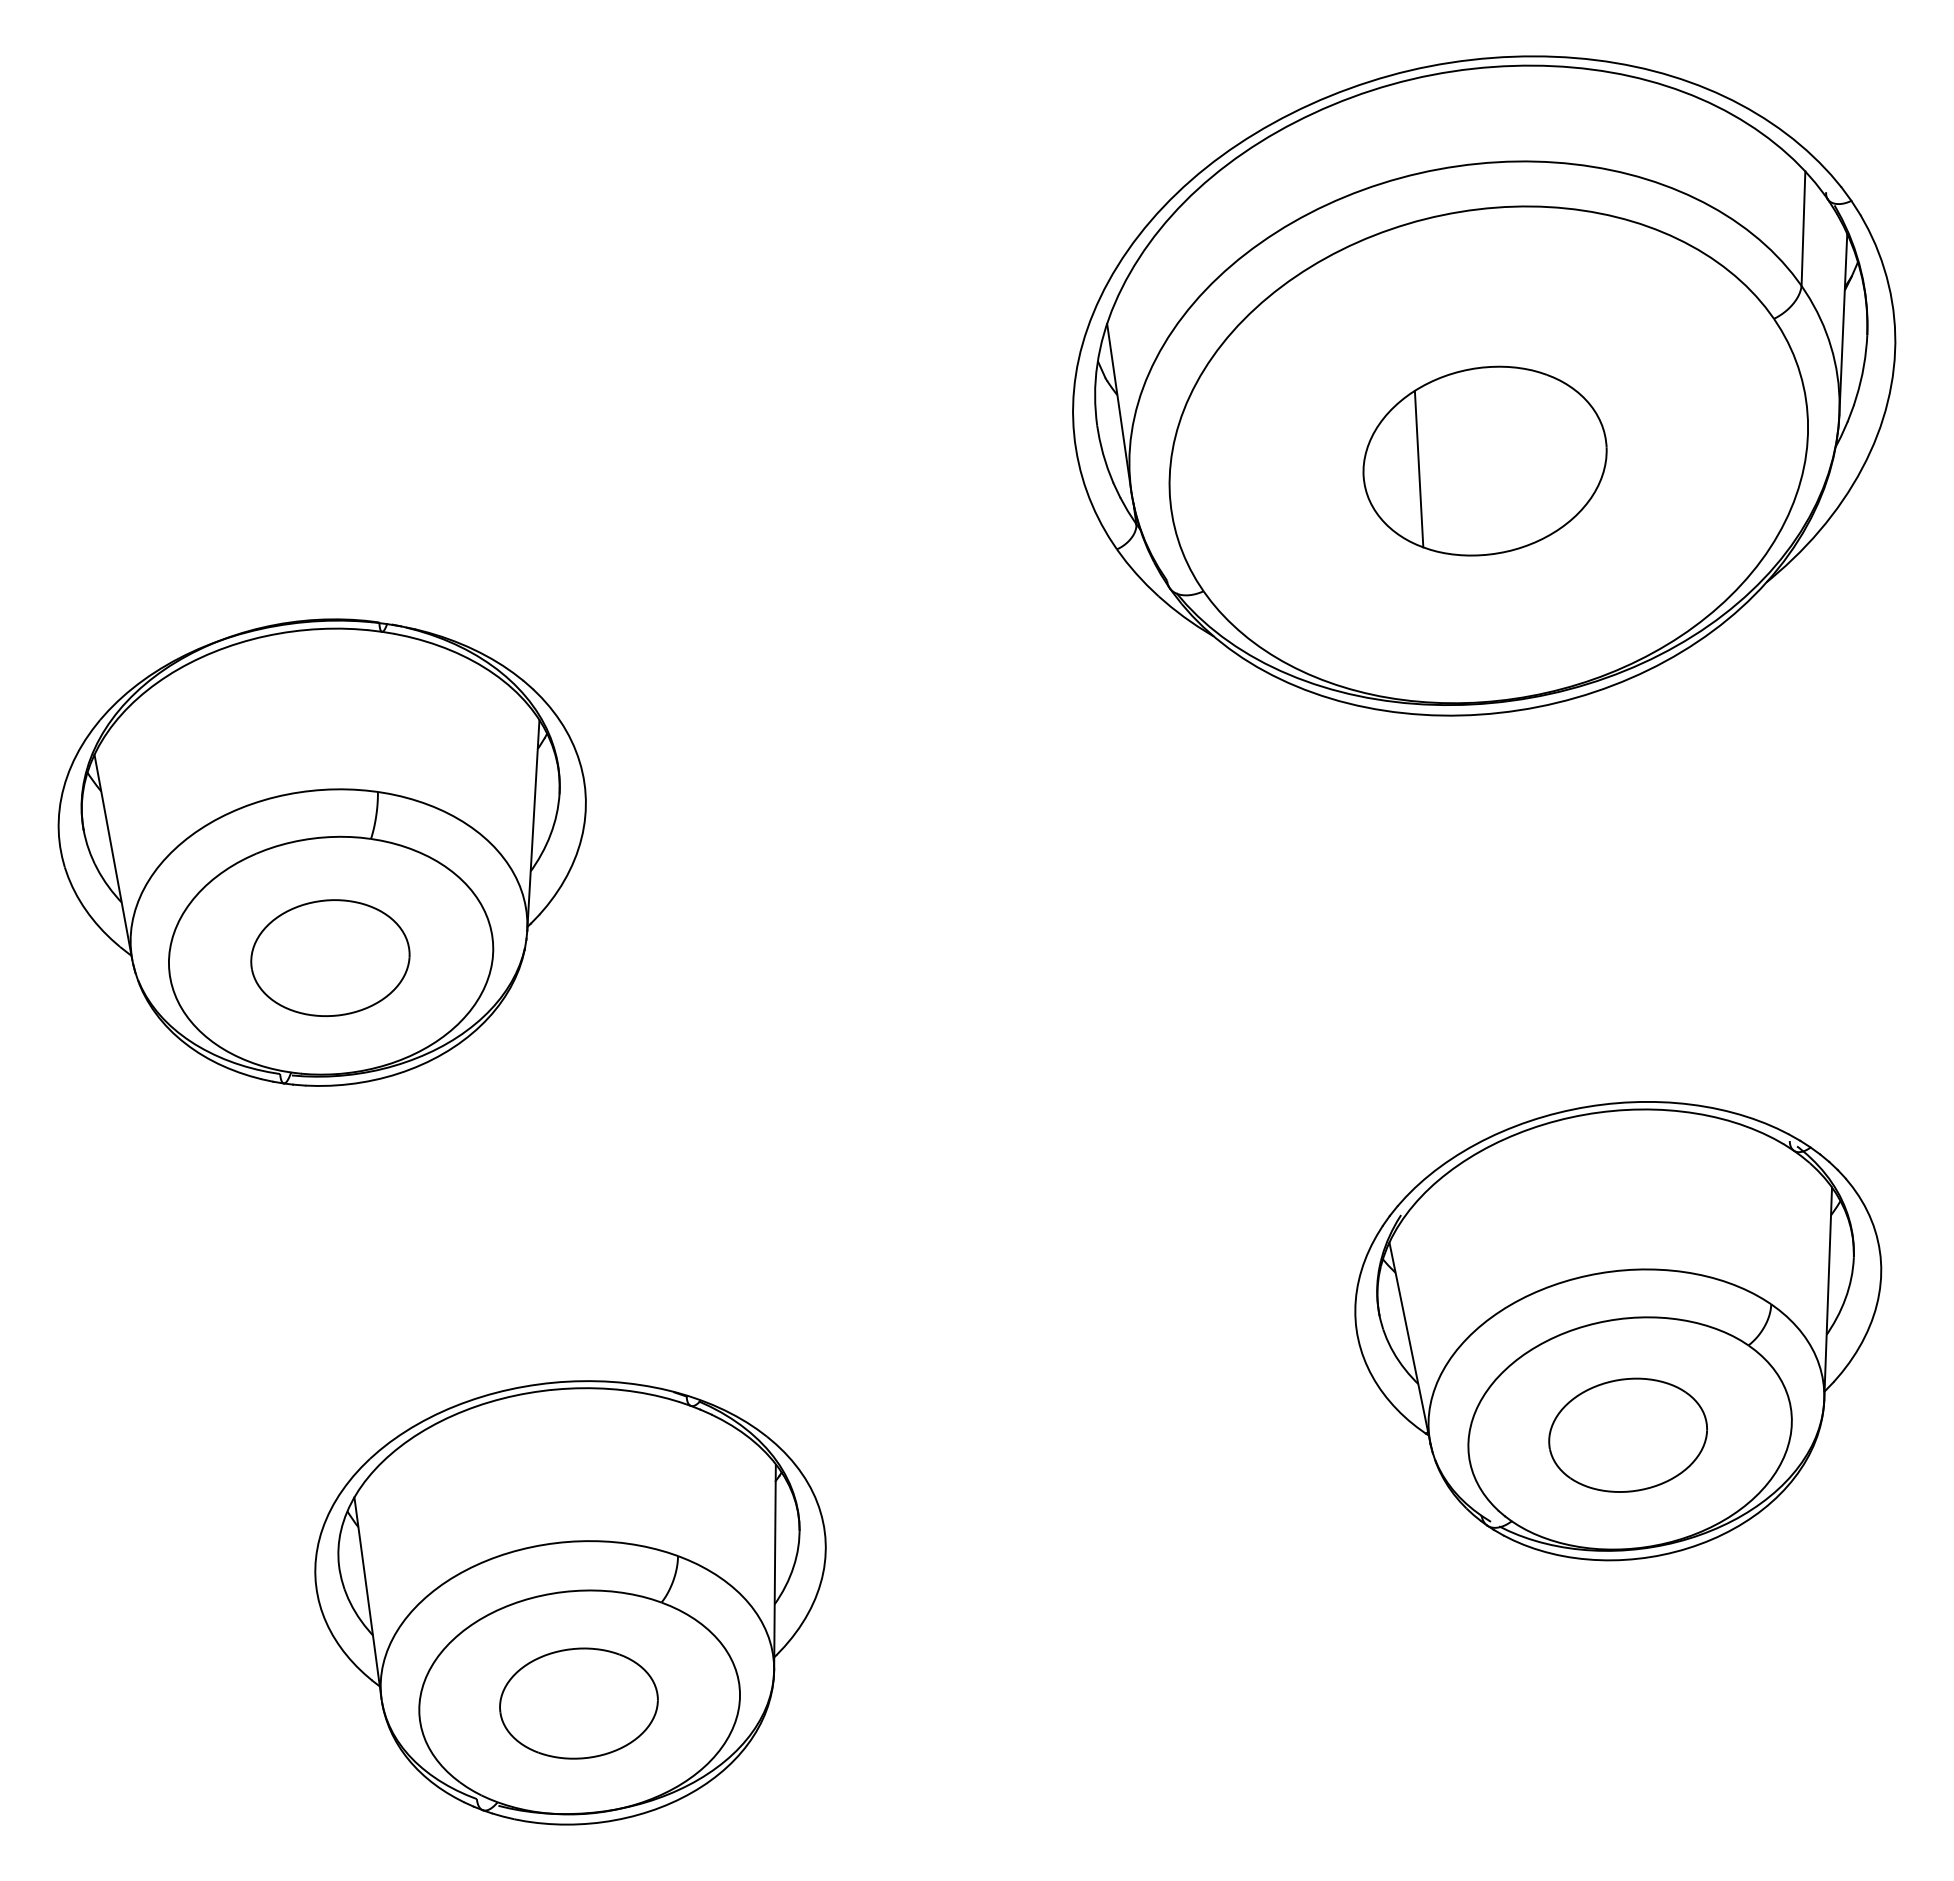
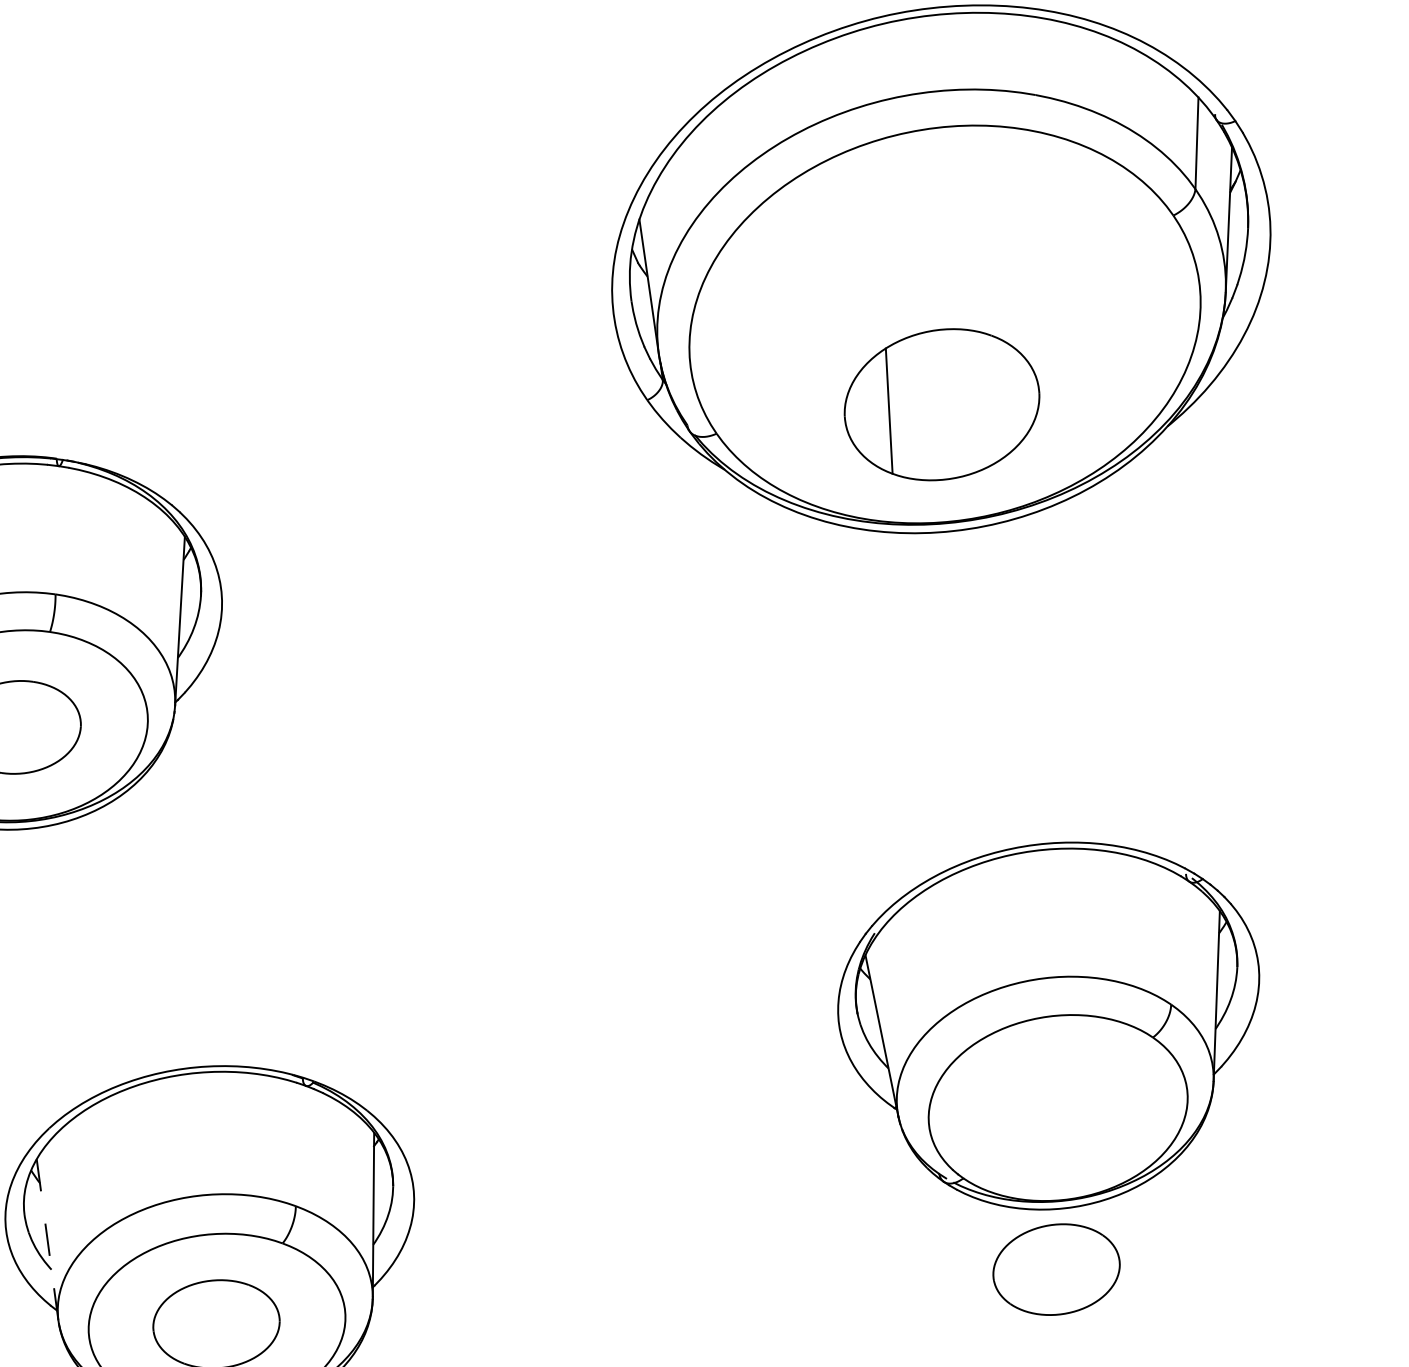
part: (1484, 460) -> (941, 404), moved
part: (1627, 1434) -> (1056, 1268), moved
line: (367, 1598) -> (47, 1240), solid -> dashed

